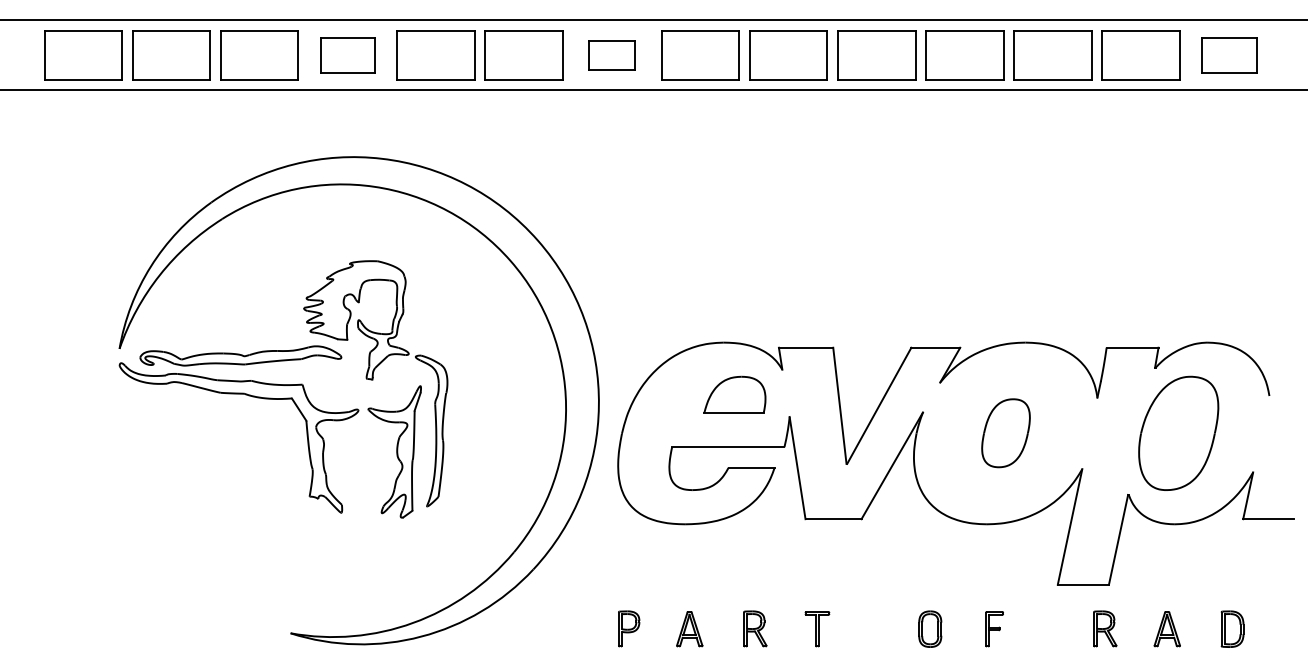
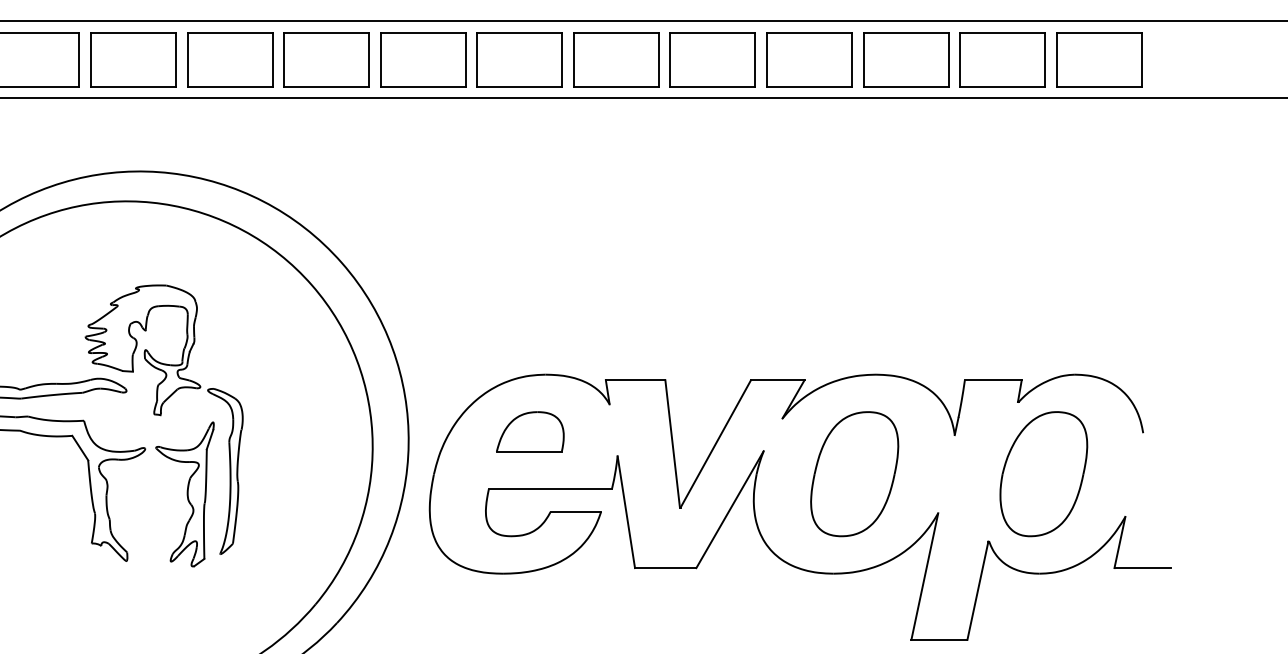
part: (347, 55) -> (133, 60), size x1.43
part: (611, 55) -> (422, 60), size x1.67
part: (1229, 55) -> (1099, 60), size x1.43
part: (734, 394) -> (529, 431), moved
part: (1005, 432) -> (854, 473), size x1.67

